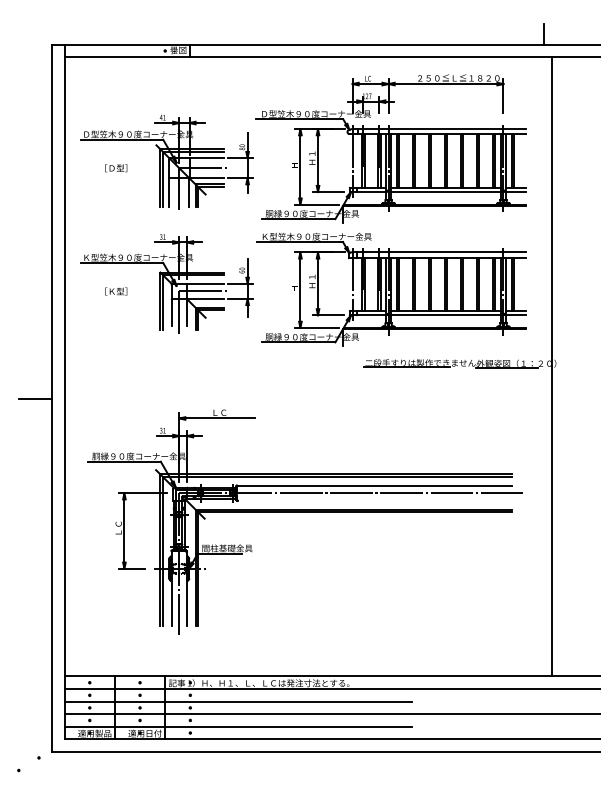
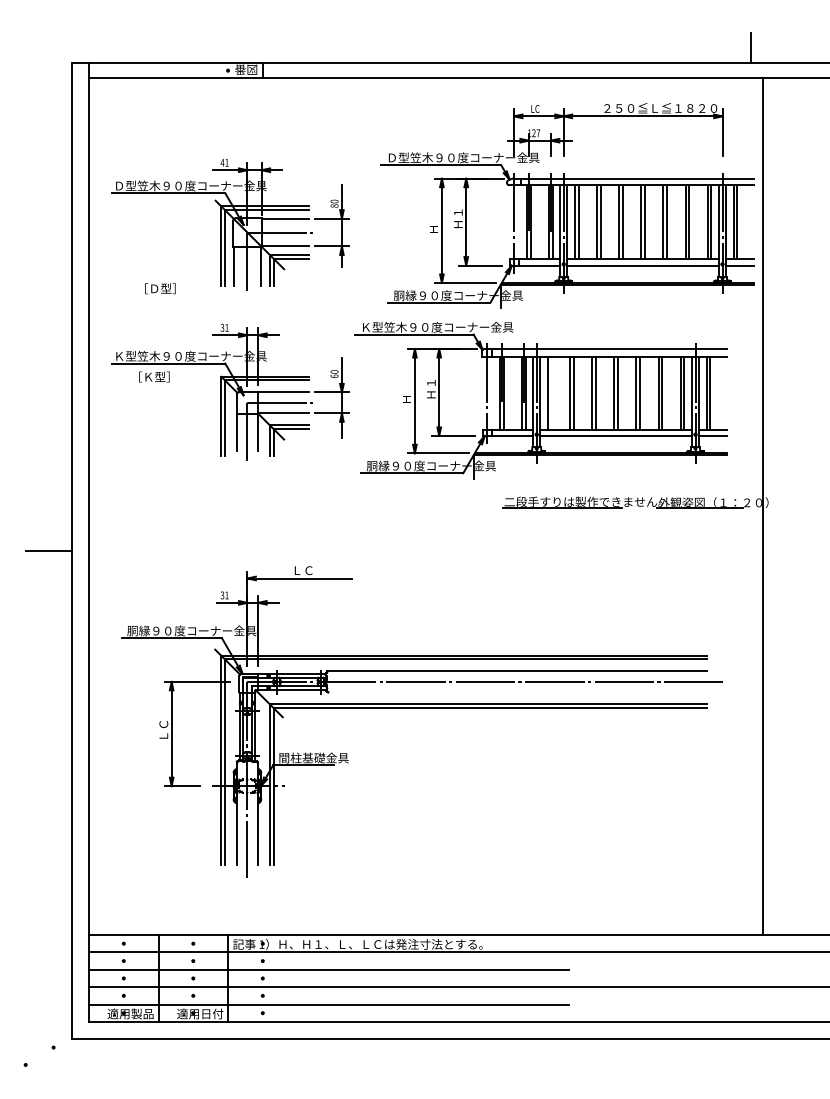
part: (391, 148) -> (567, 205), moved
text: (116, 168) -> (160, 288), moved
line: (399, 284) -> (551, 393), removed
text: (116, 291) -> (154, 376), moved

